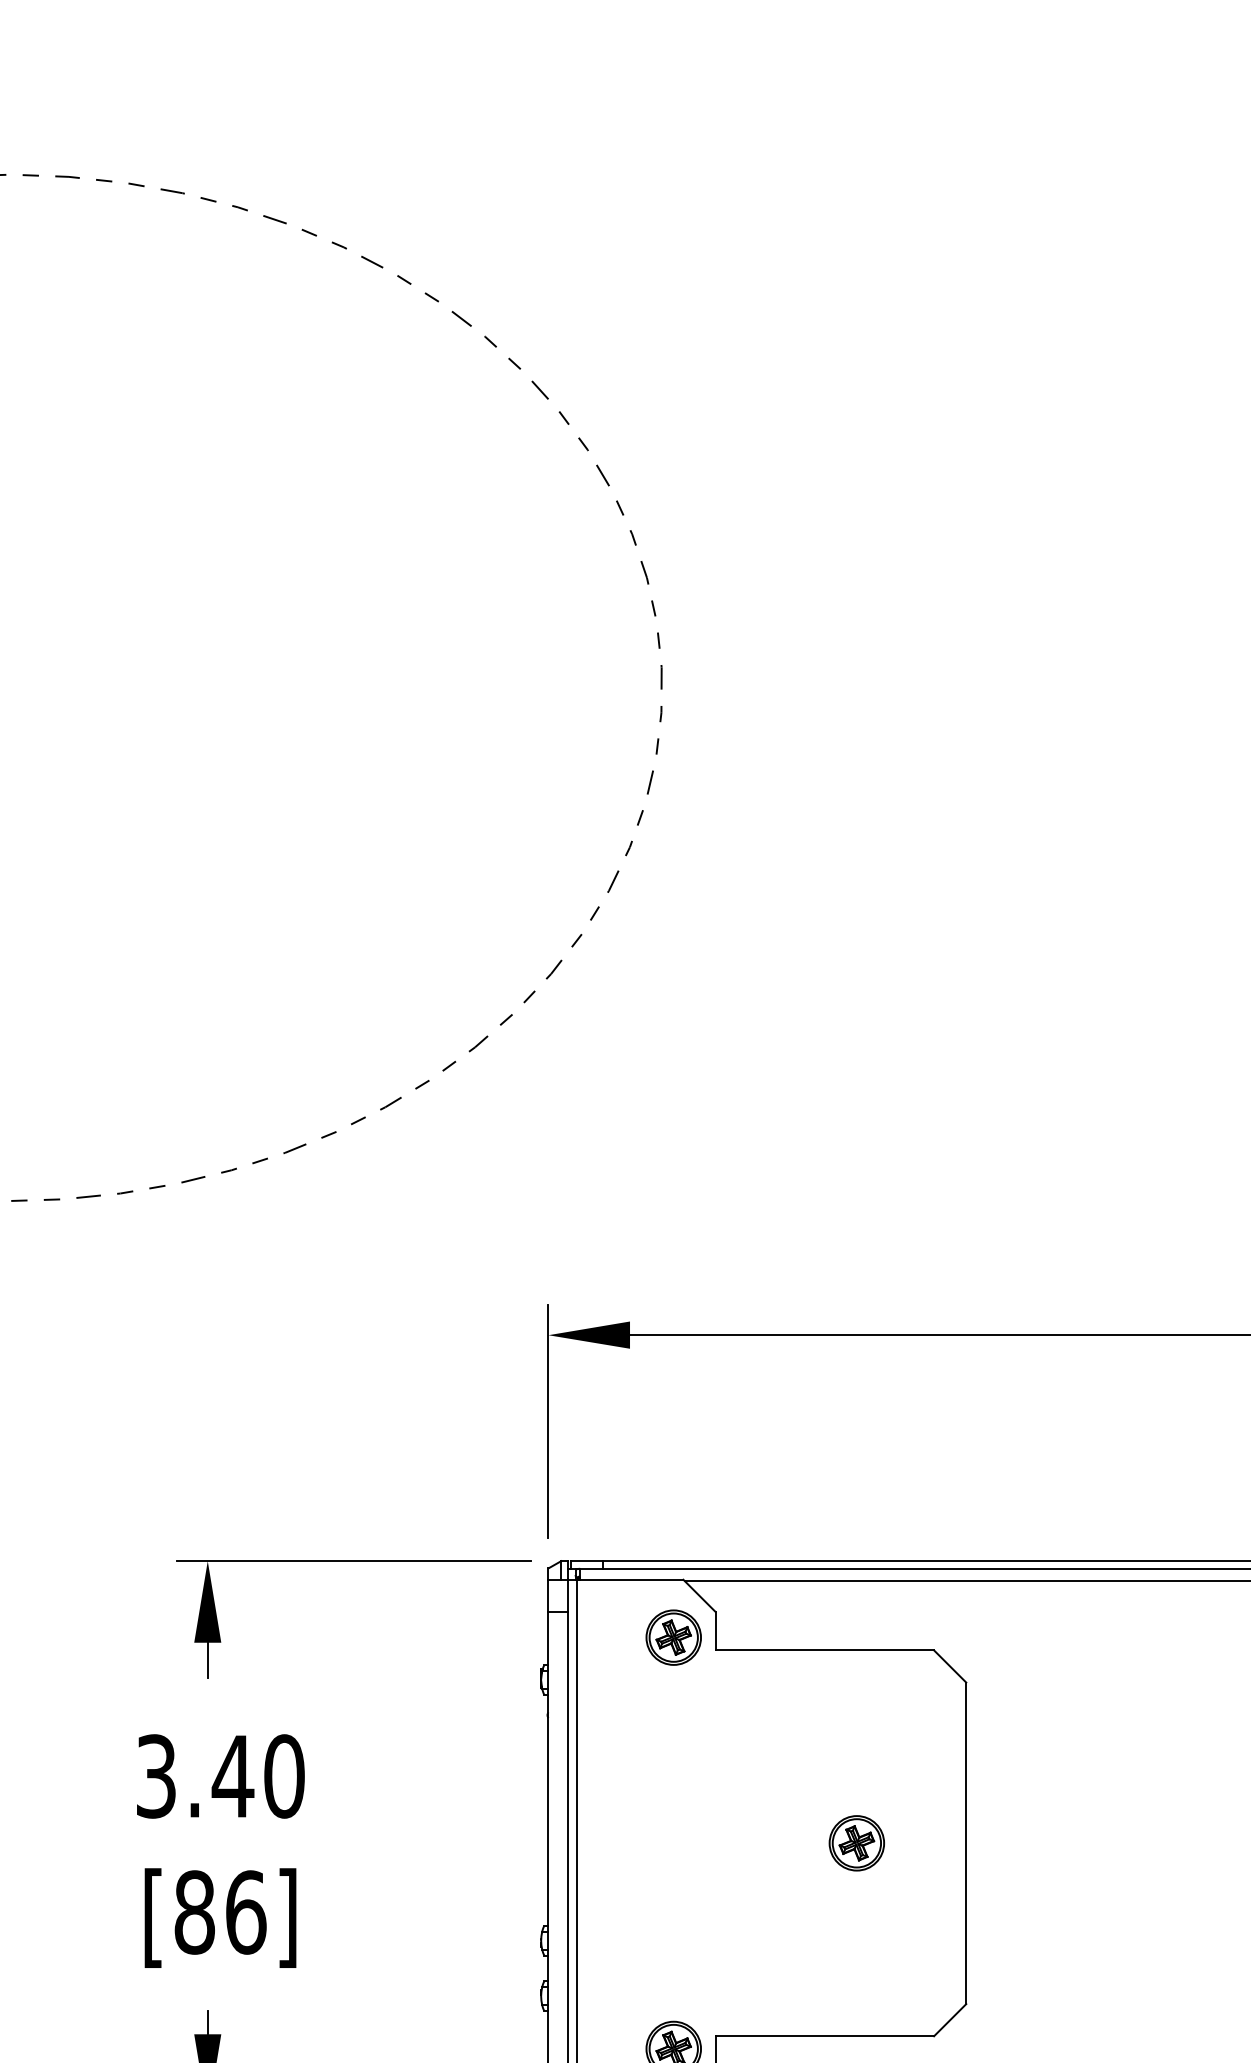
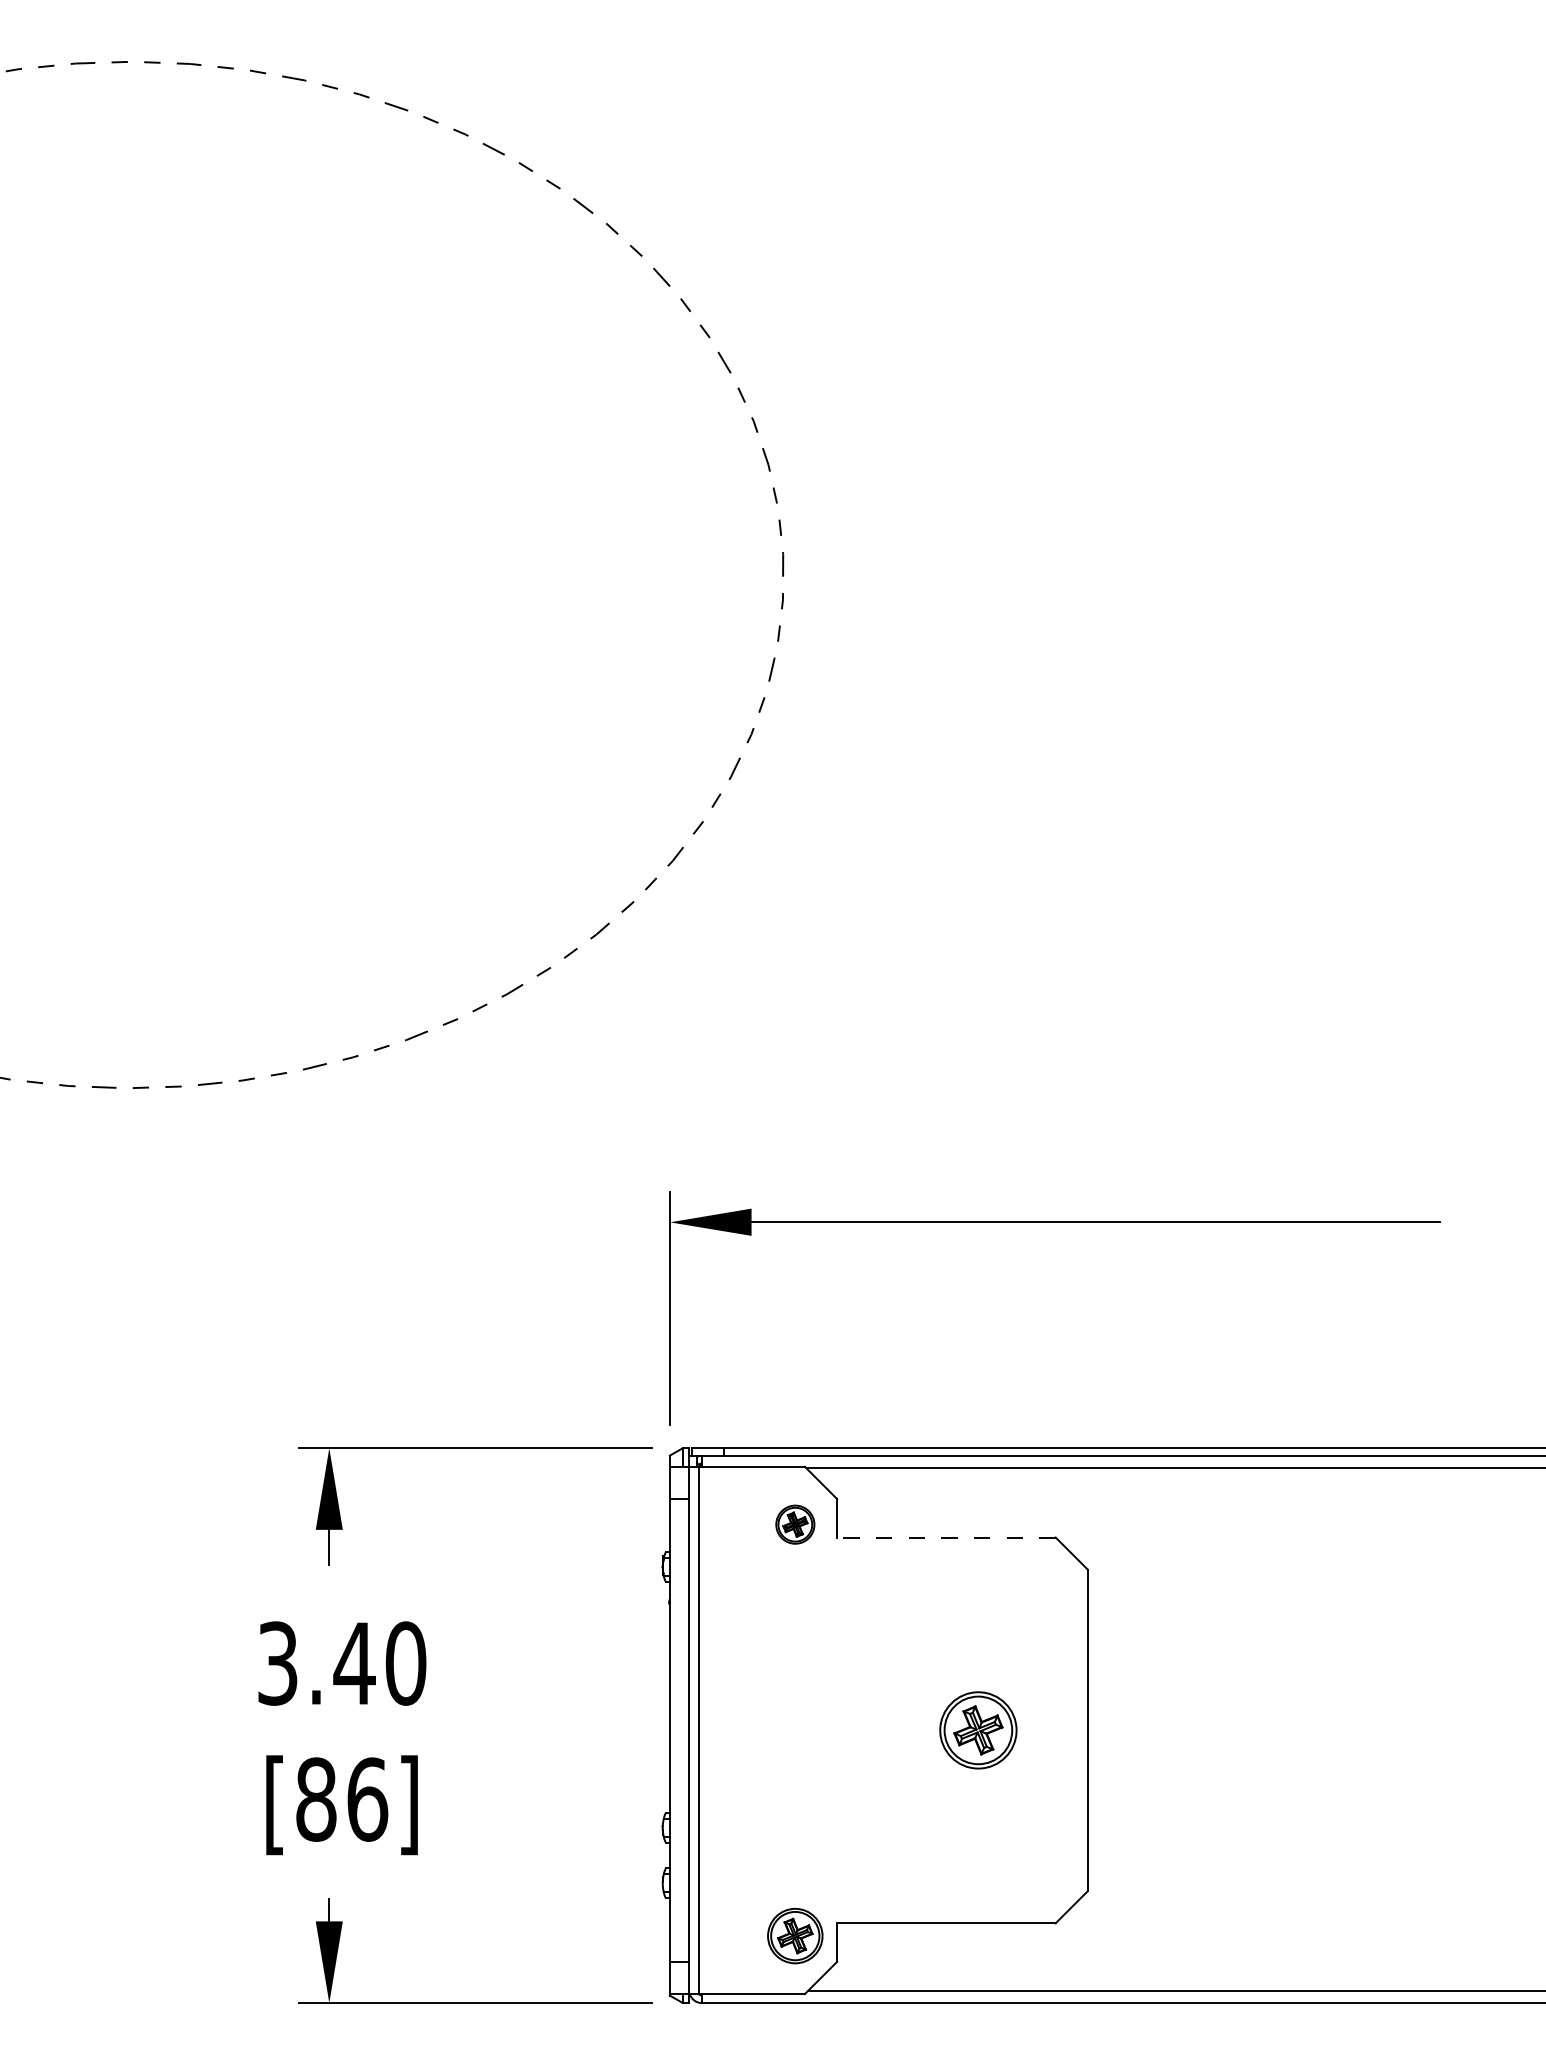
part: (673, 1637) -> (795, 1524), size x0.7
line: (823, 1650) -> (945, 1537), solid -> dashed
part: (856, 1843) -> (978, 1730), size x1.4

